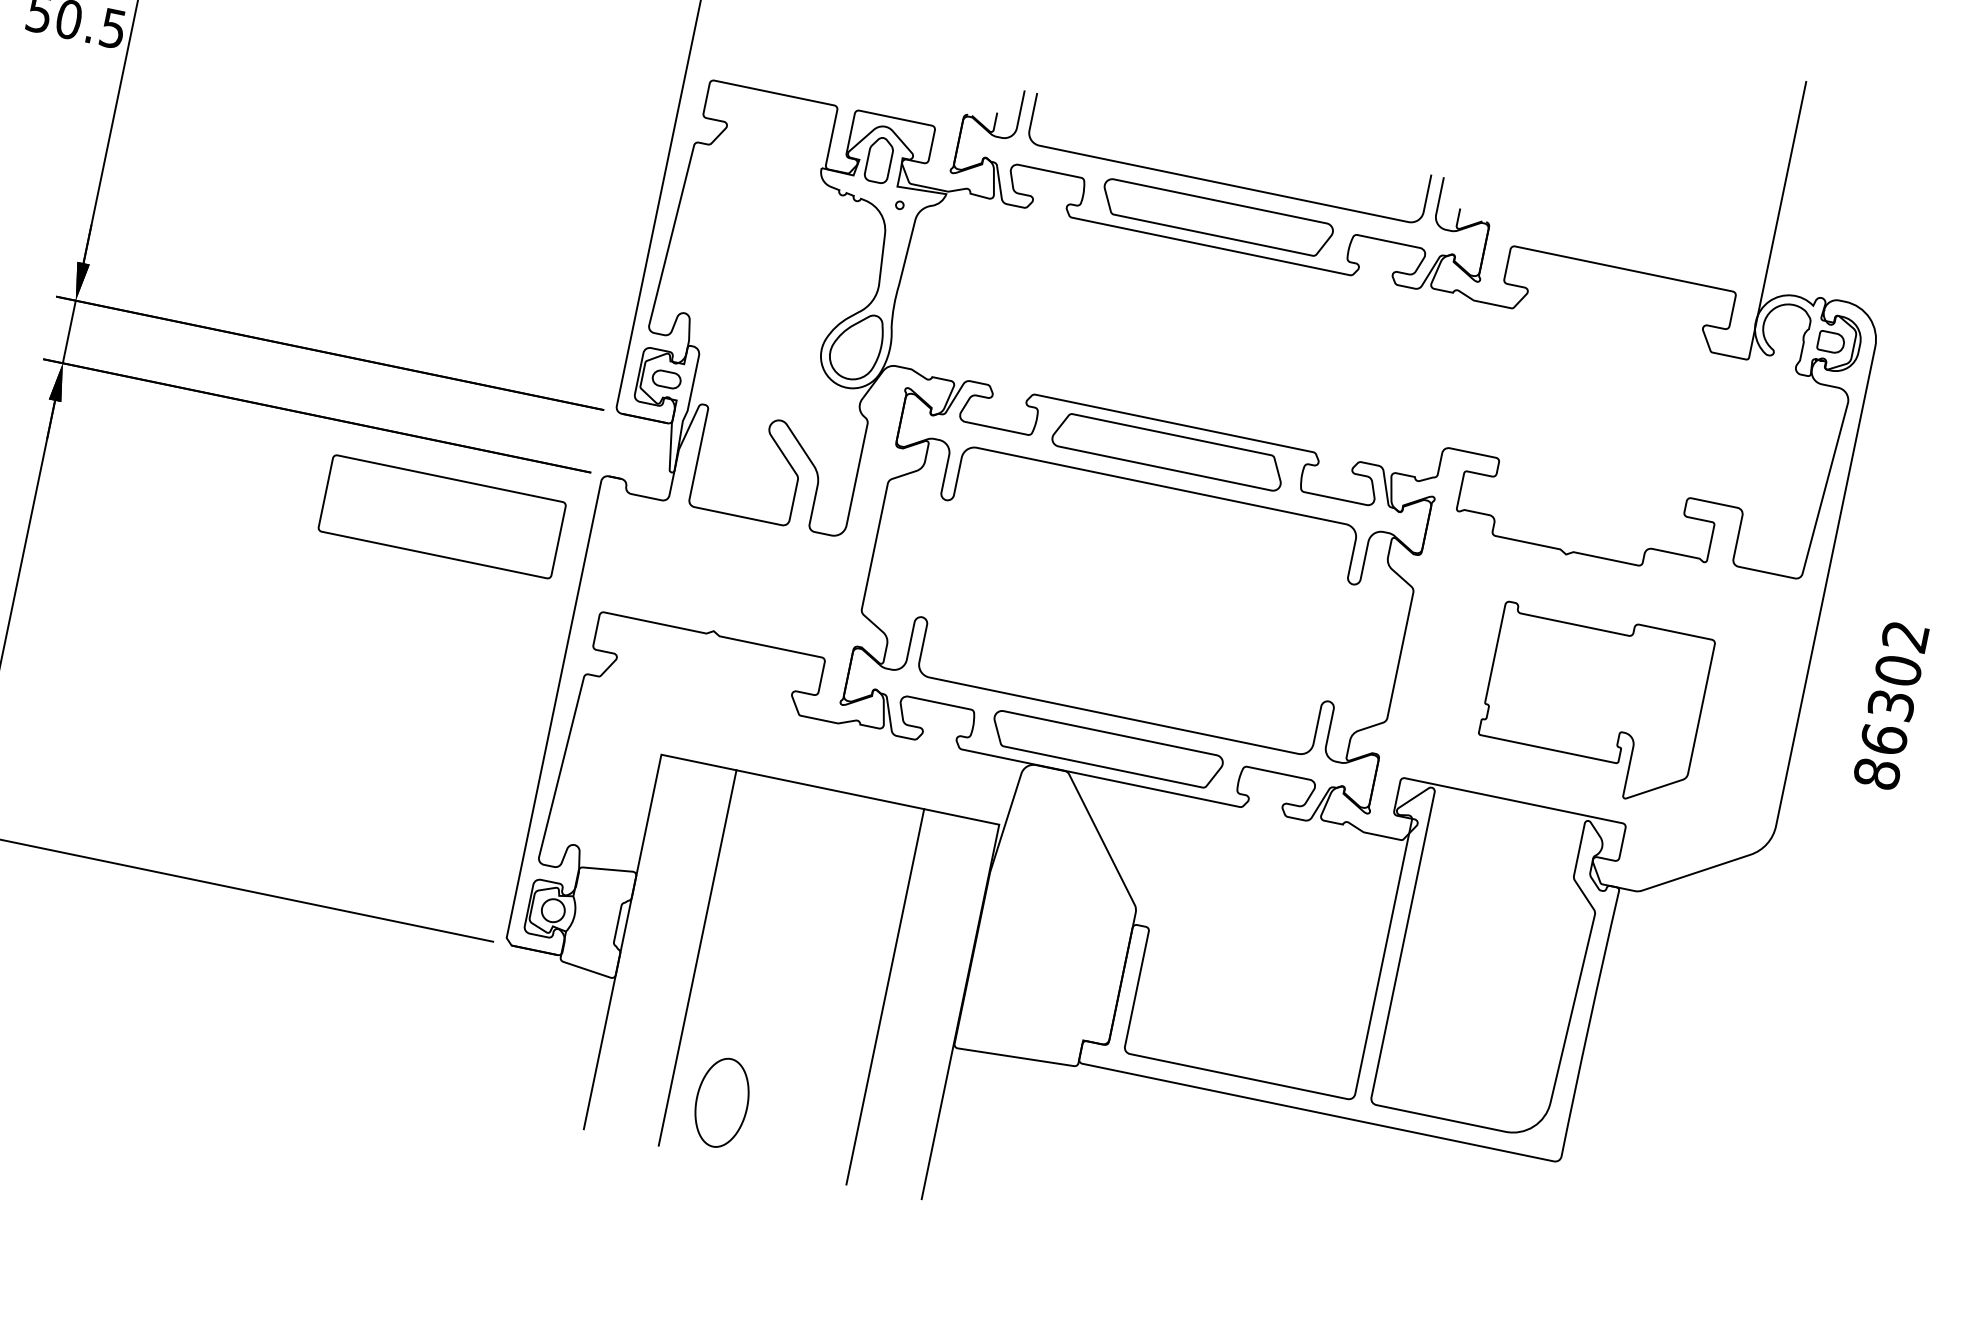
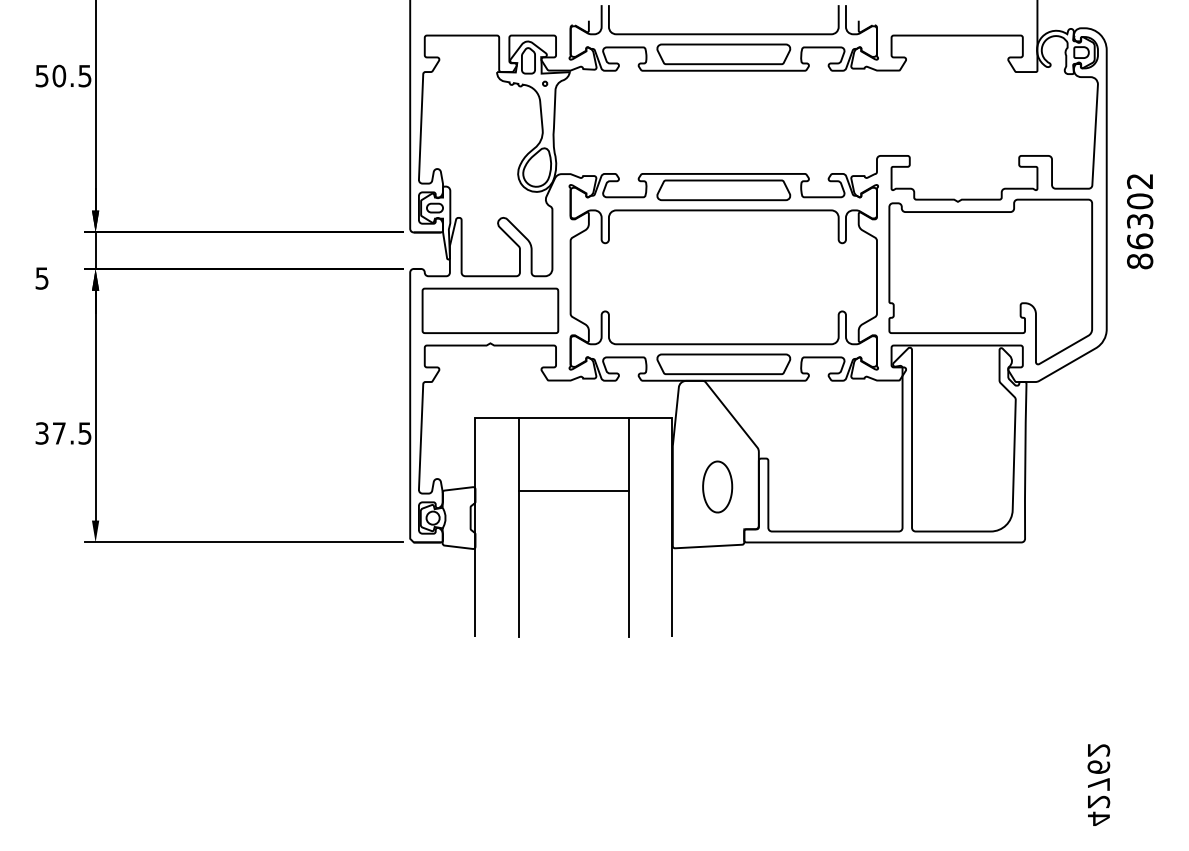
part: (442, 516) -> (490, 310), moved
part: (1593, 702) -> (990, 281), size x1.67
text: (1891, 705) -> (1140, 221), moved
line: (803, 914) -> (573, 491), added
part: (721, 1101) -> (717, 486), moved

